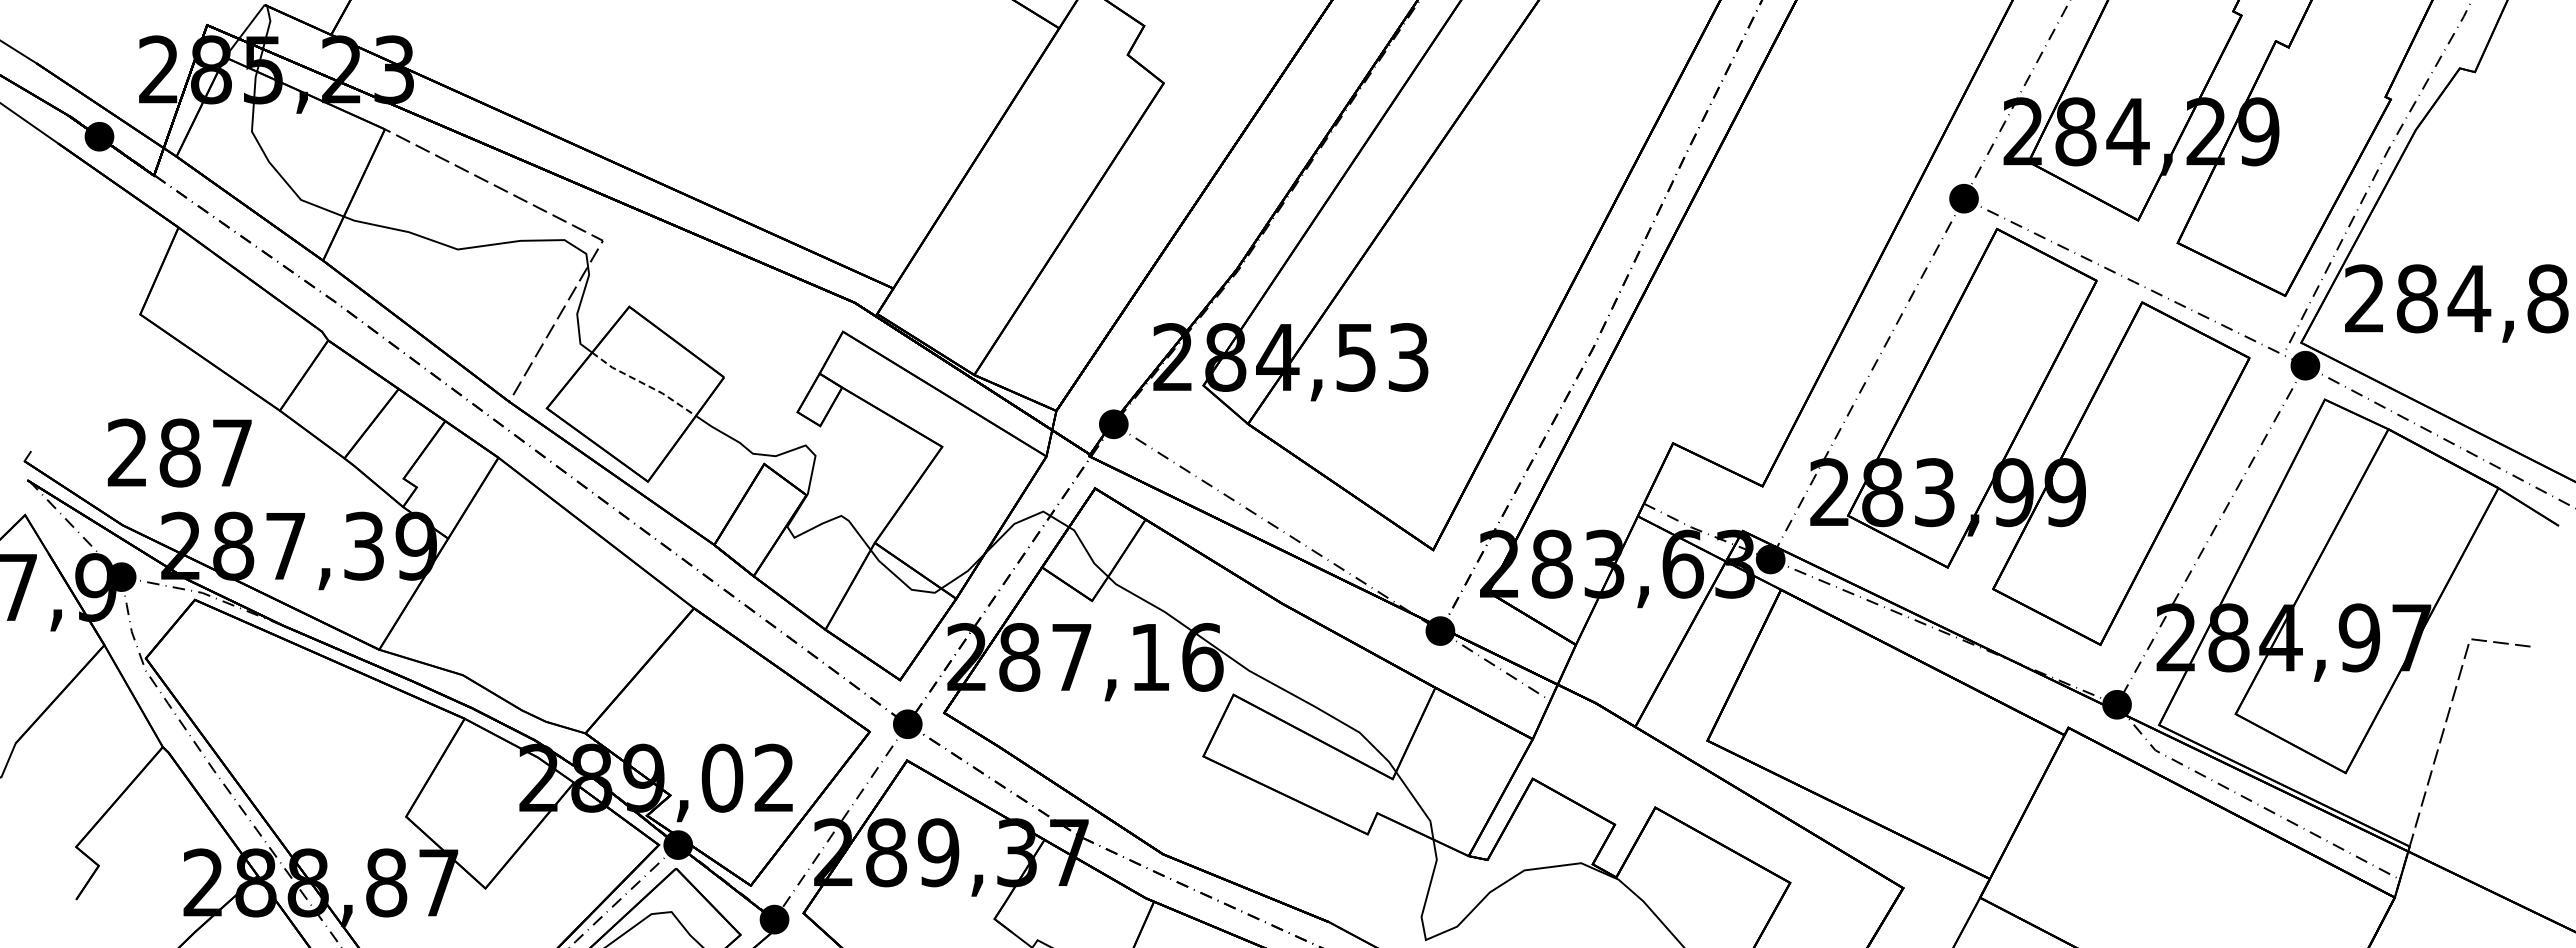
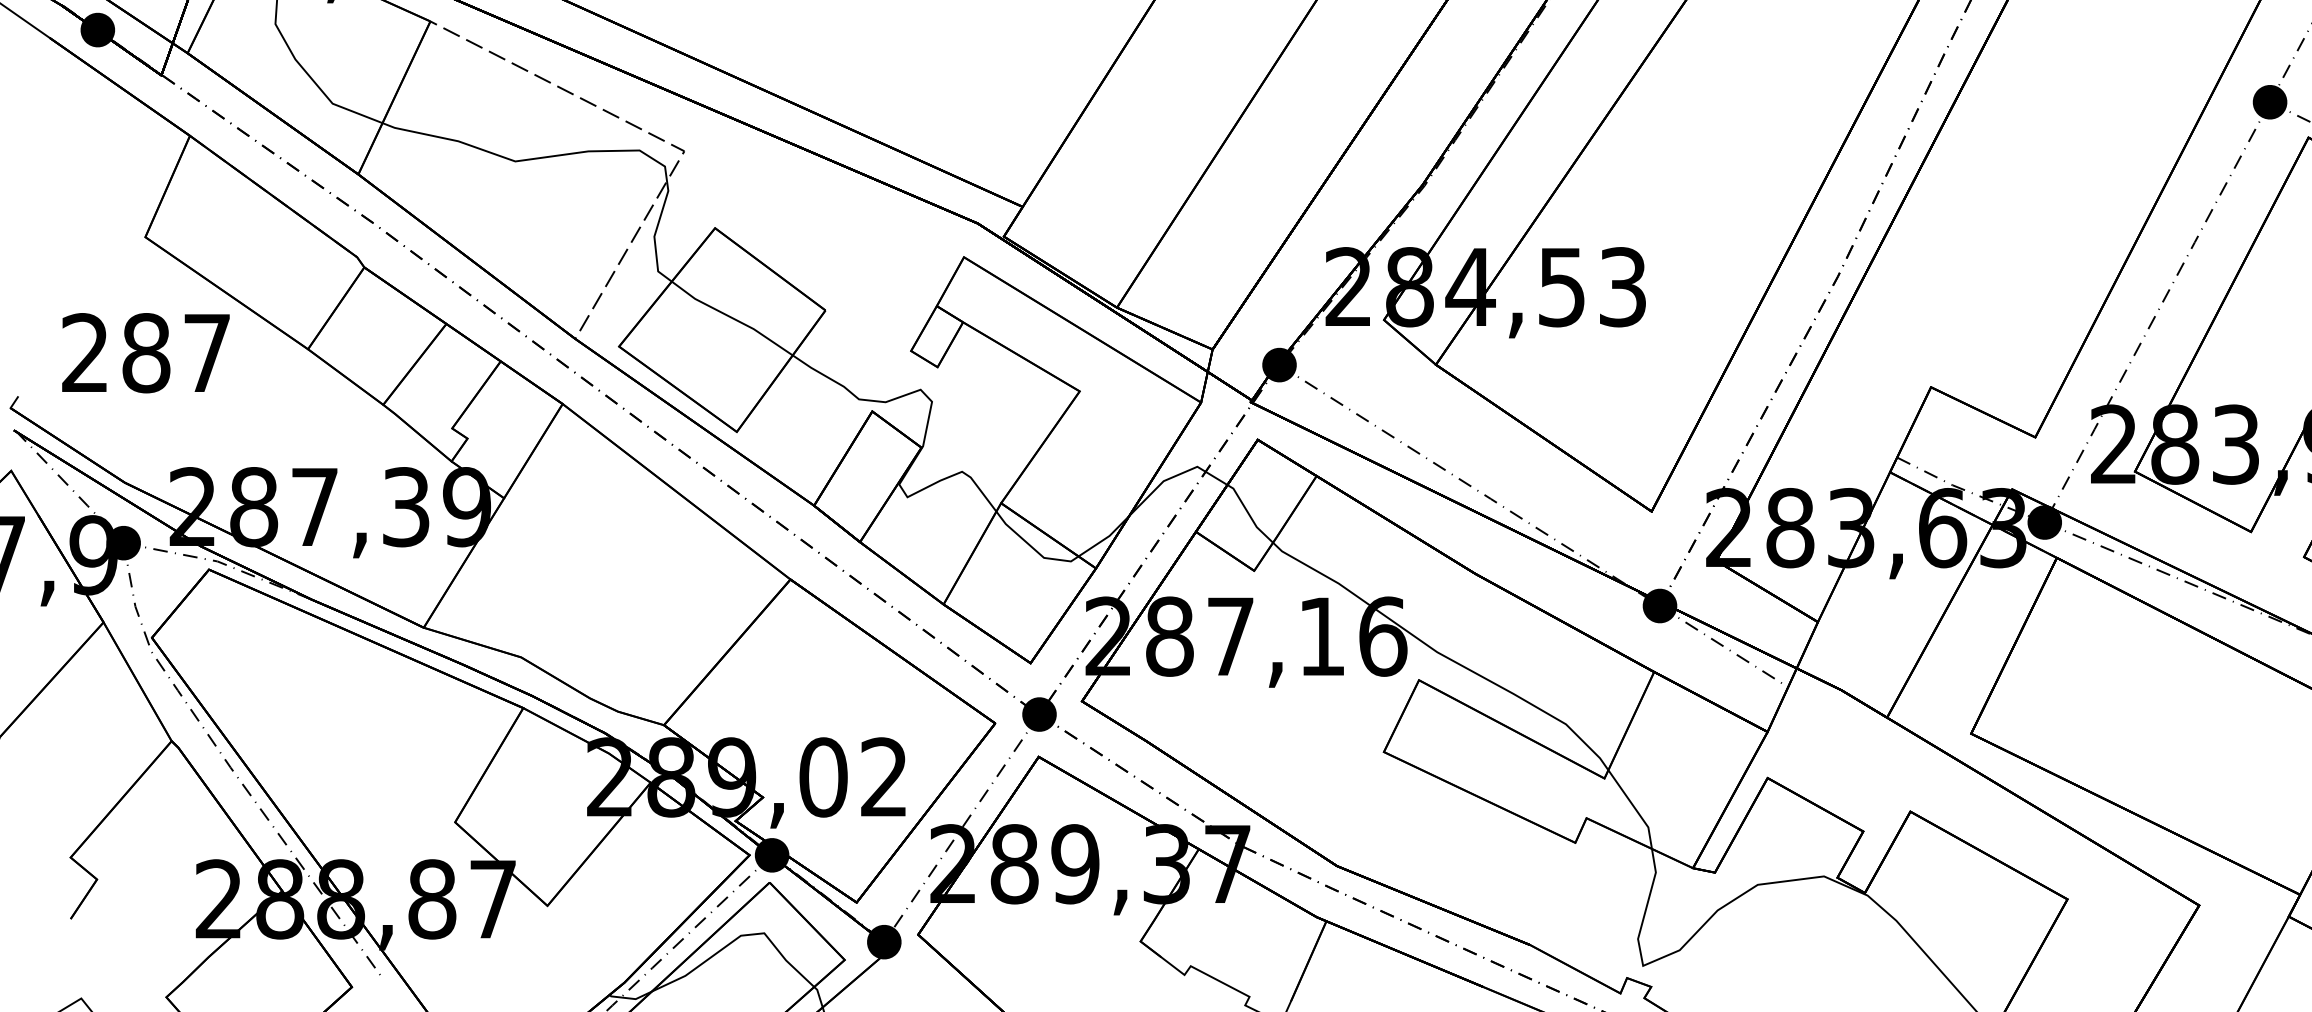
line: (644, 384) -> (732, 318), dashed -> solid
text: (179, 452) -> (145, 352), moved

